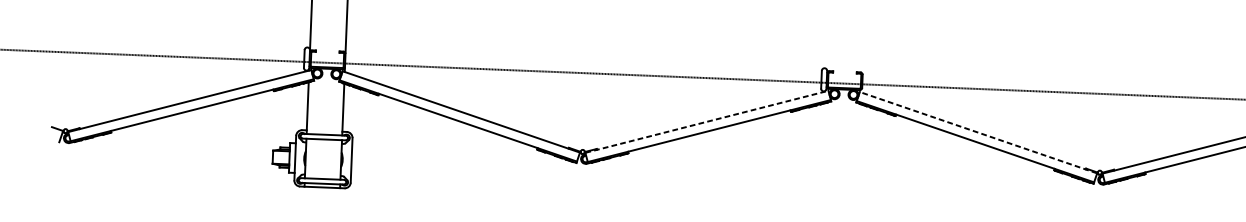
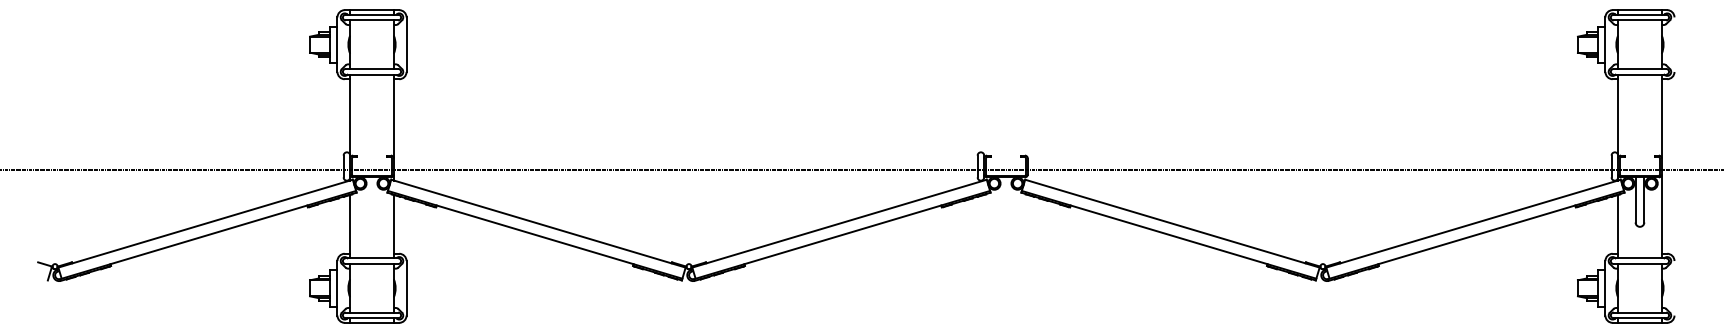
line: (706, 121) -> (839, 223), dashed -> solid
line: (978, 132) -> (1172, 223), dashed -> solid

